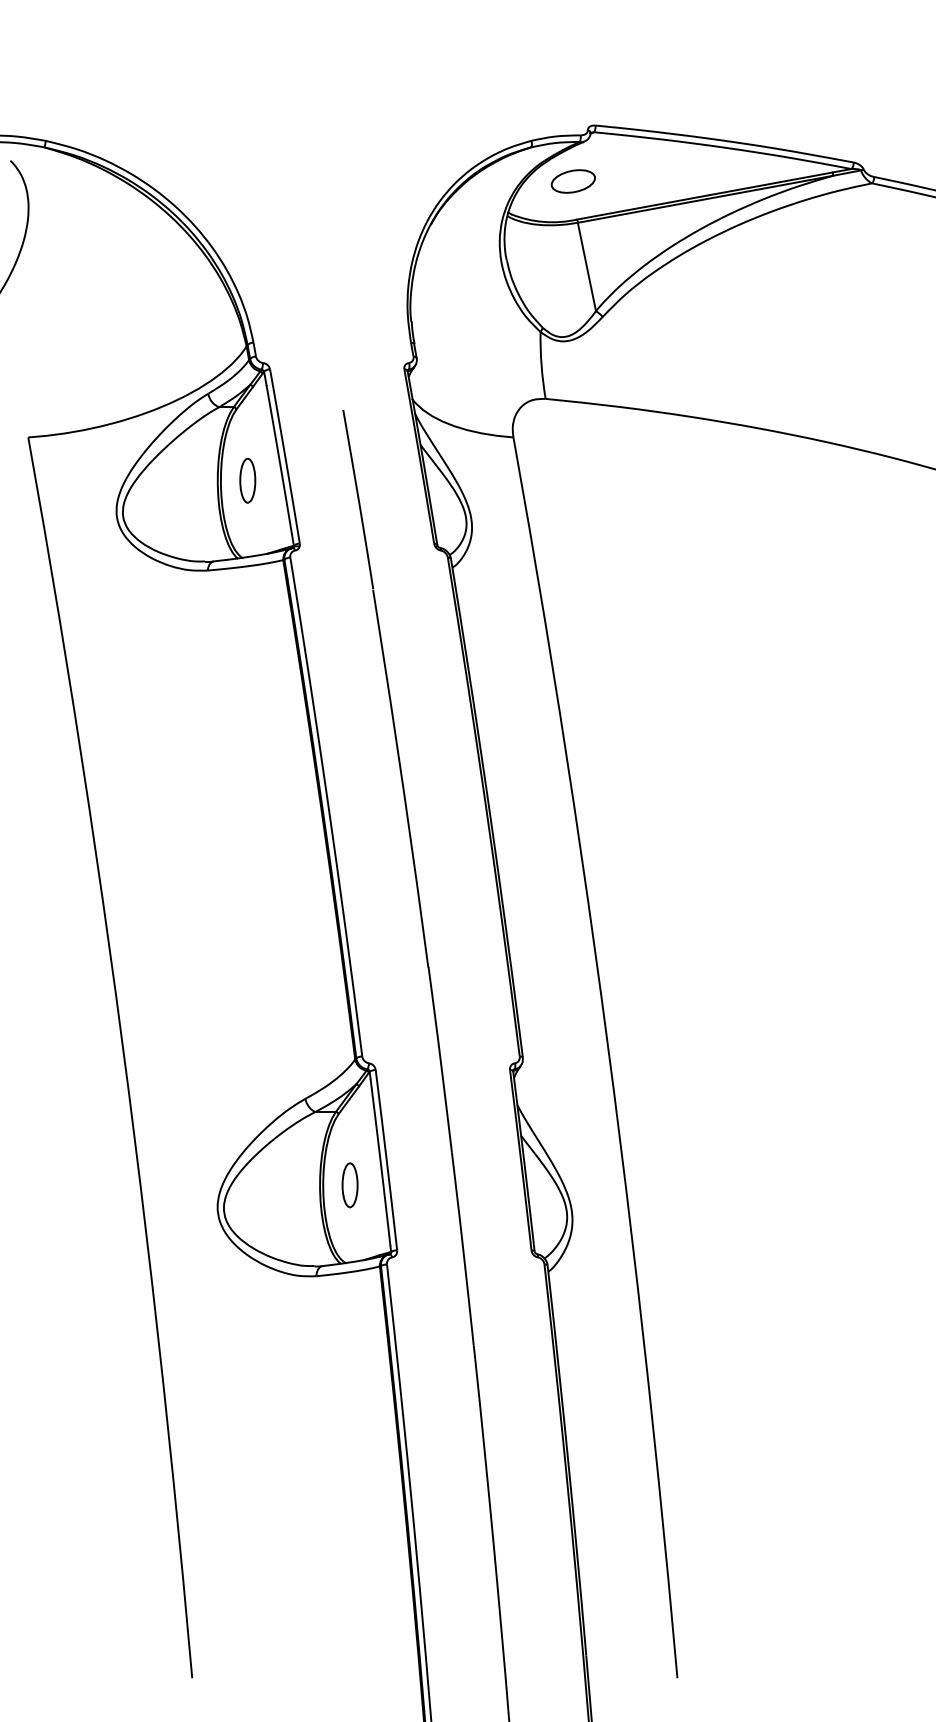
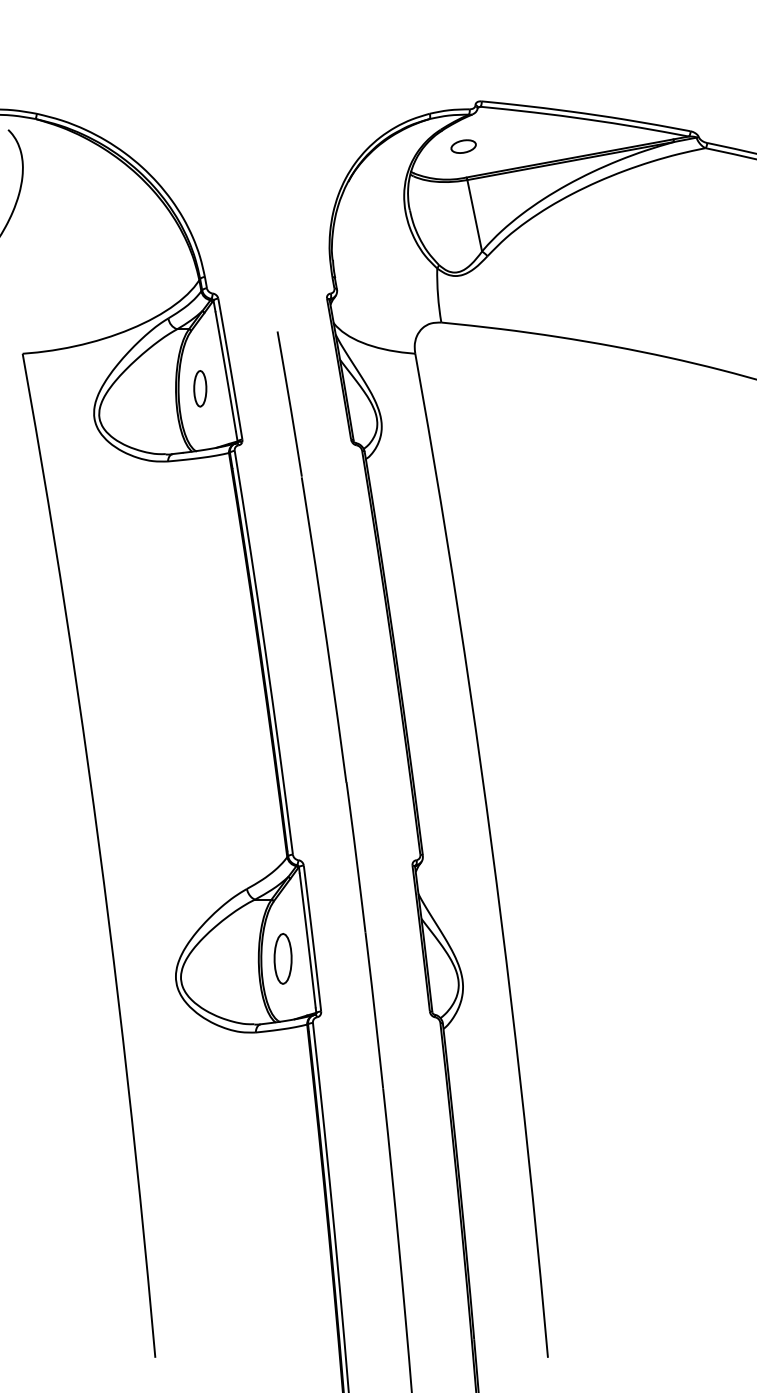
part: (572, 181) -> (463, 146), size x0.7
part: (349, 1185) -> (282, 959), size x1.4

